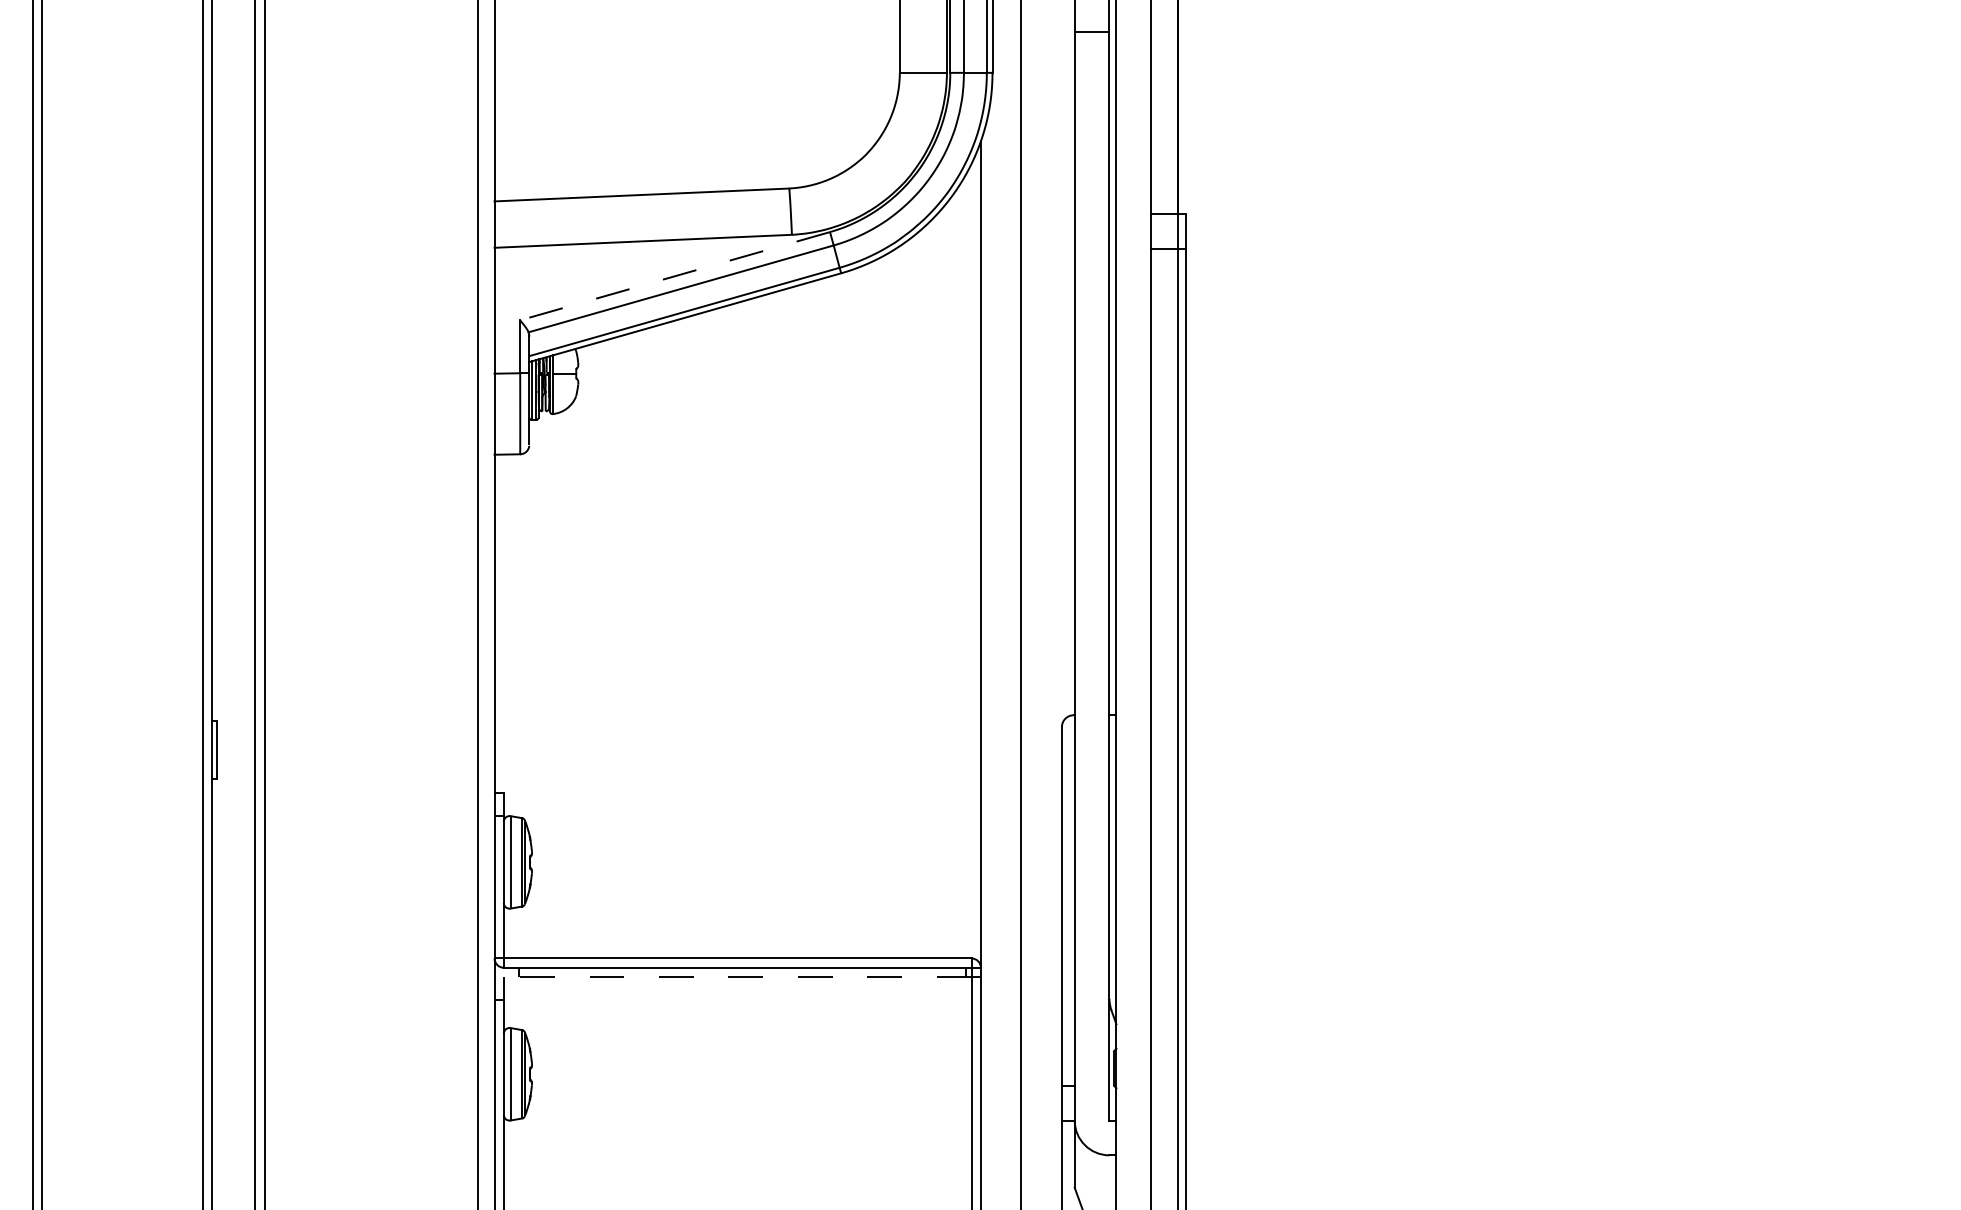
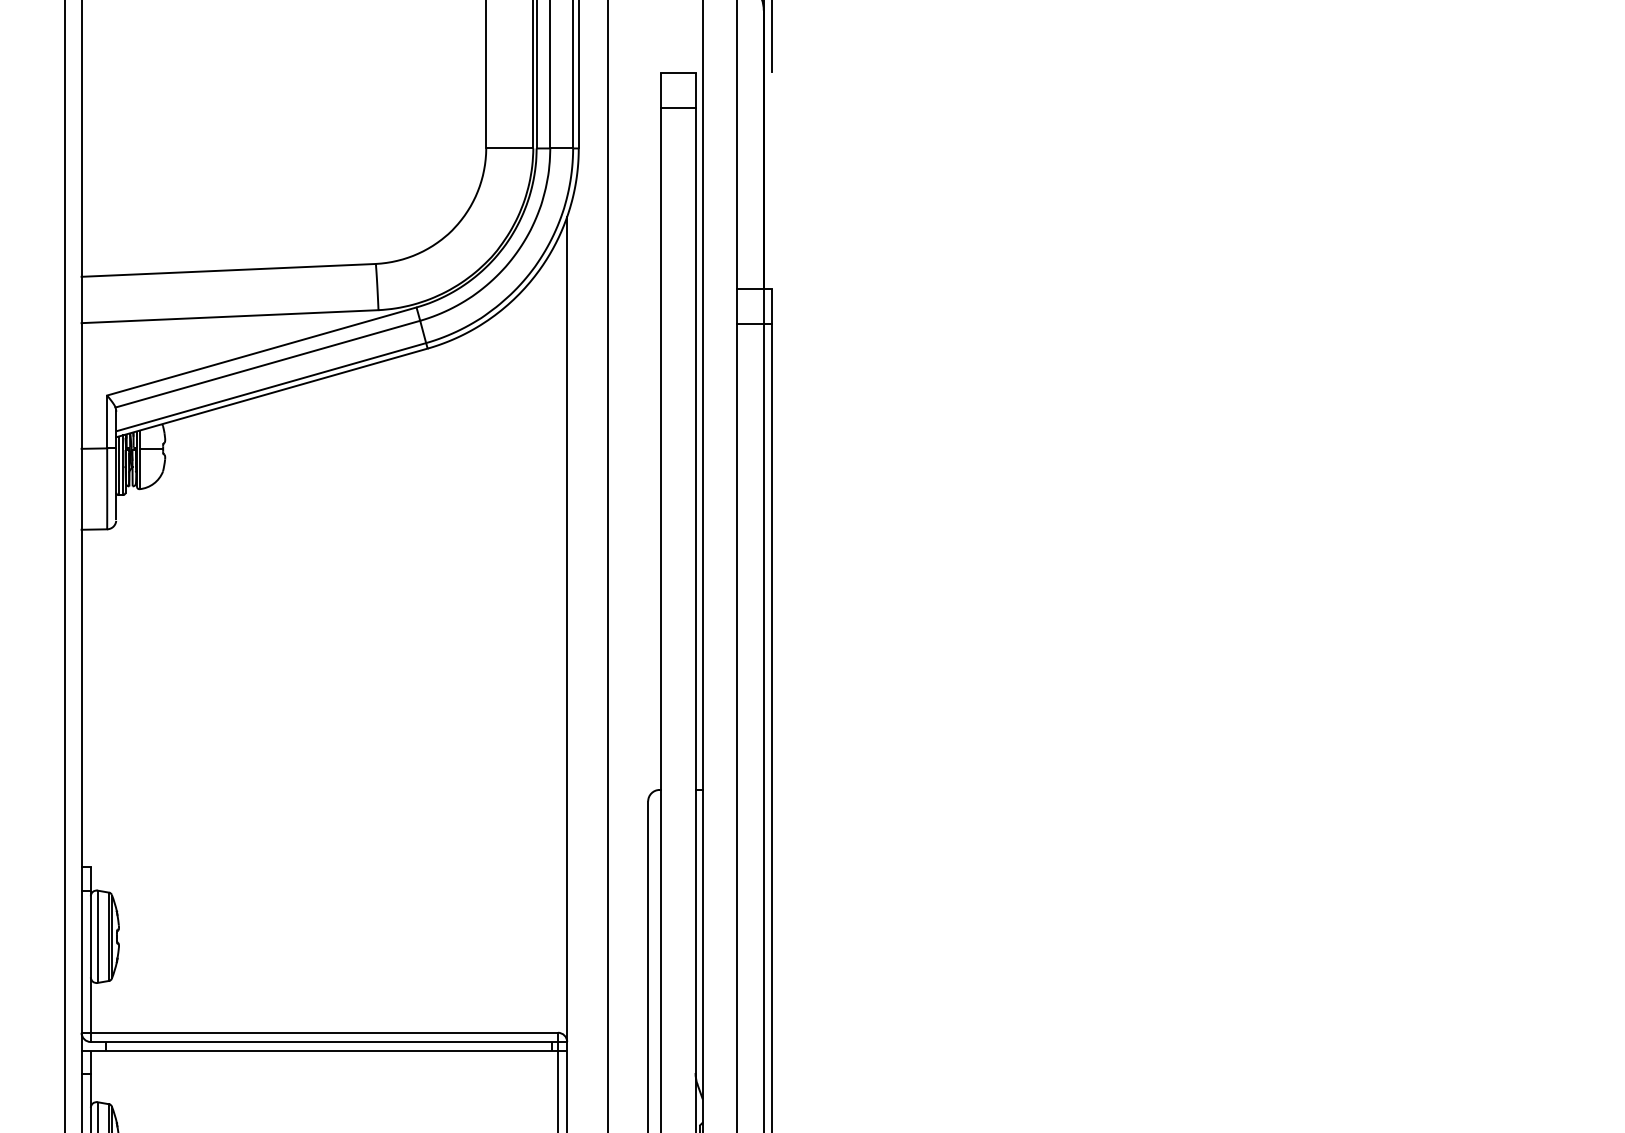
line: (674, 276) -> (261, 351), dashed -> solid
line: (733, 977) -> (320, 1051), dashed -> solid

